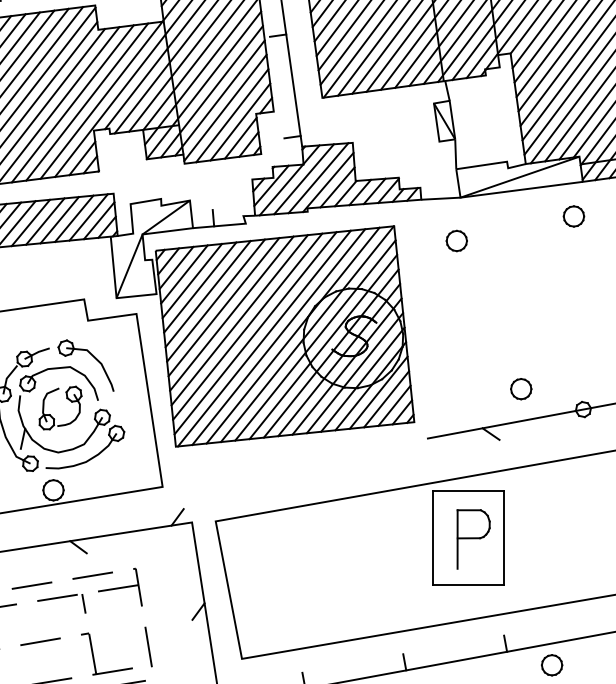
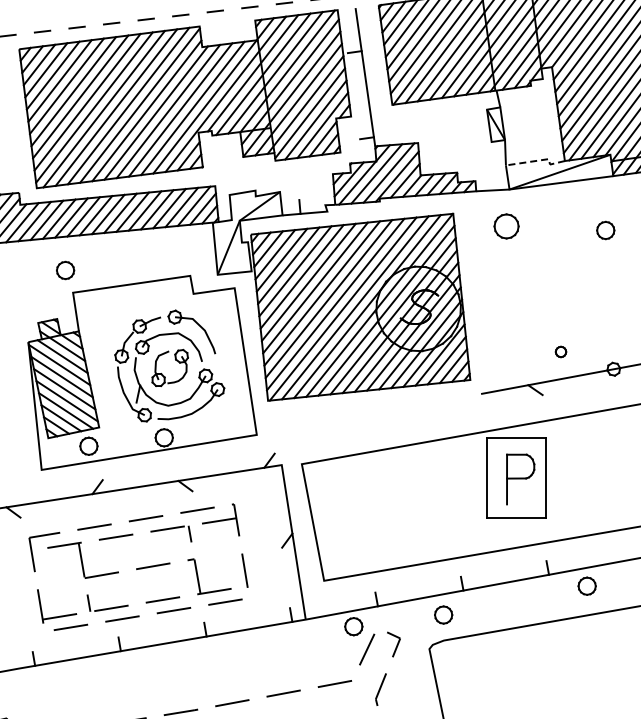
line: (495, 163) -> (539, 160), solid -> dashed
part: (573, 216) -> (605, 230), moved
part: (455, 240) -> (505, 225), size x1.4
part: (520, 388) -> (560, 351), size x0.6

